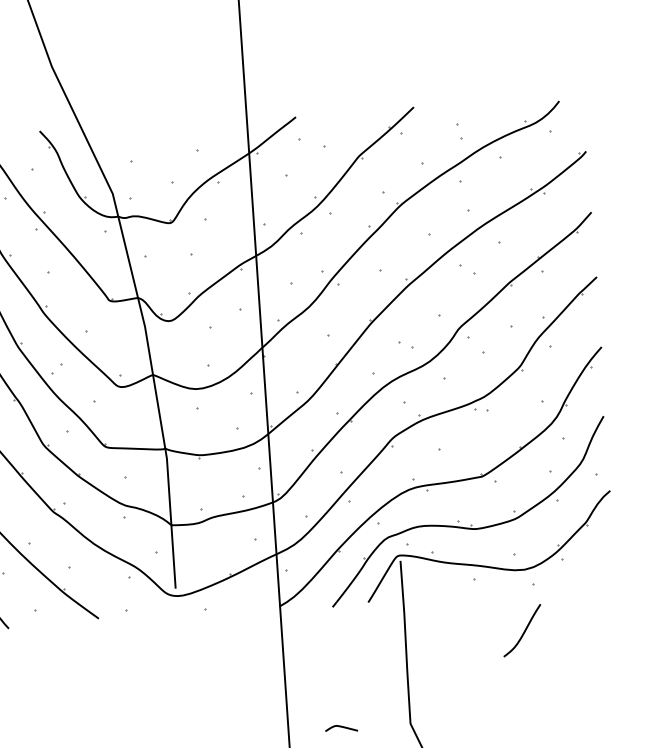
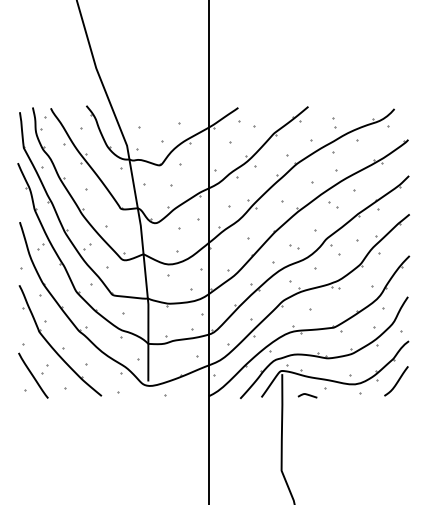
curve: (522, 631) -> (396, 381), moved
curve: (341, 728) -> (307, 395), moved

